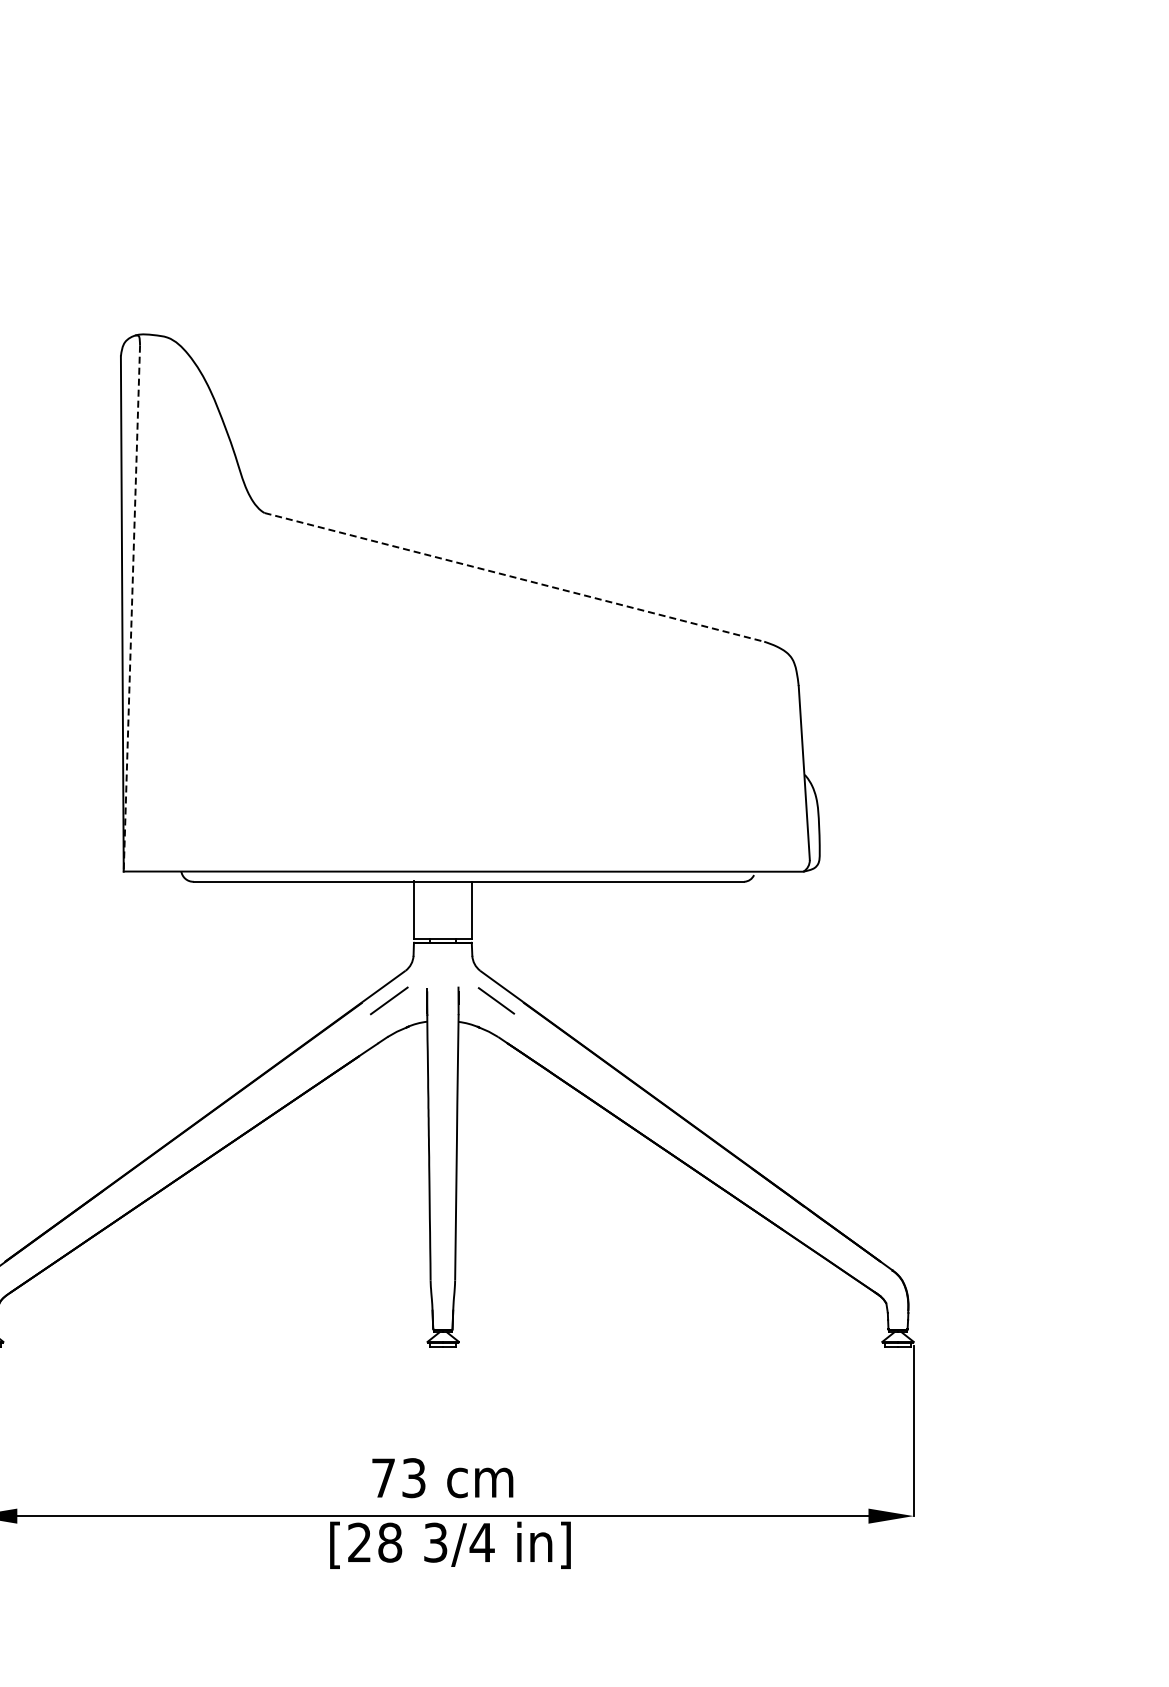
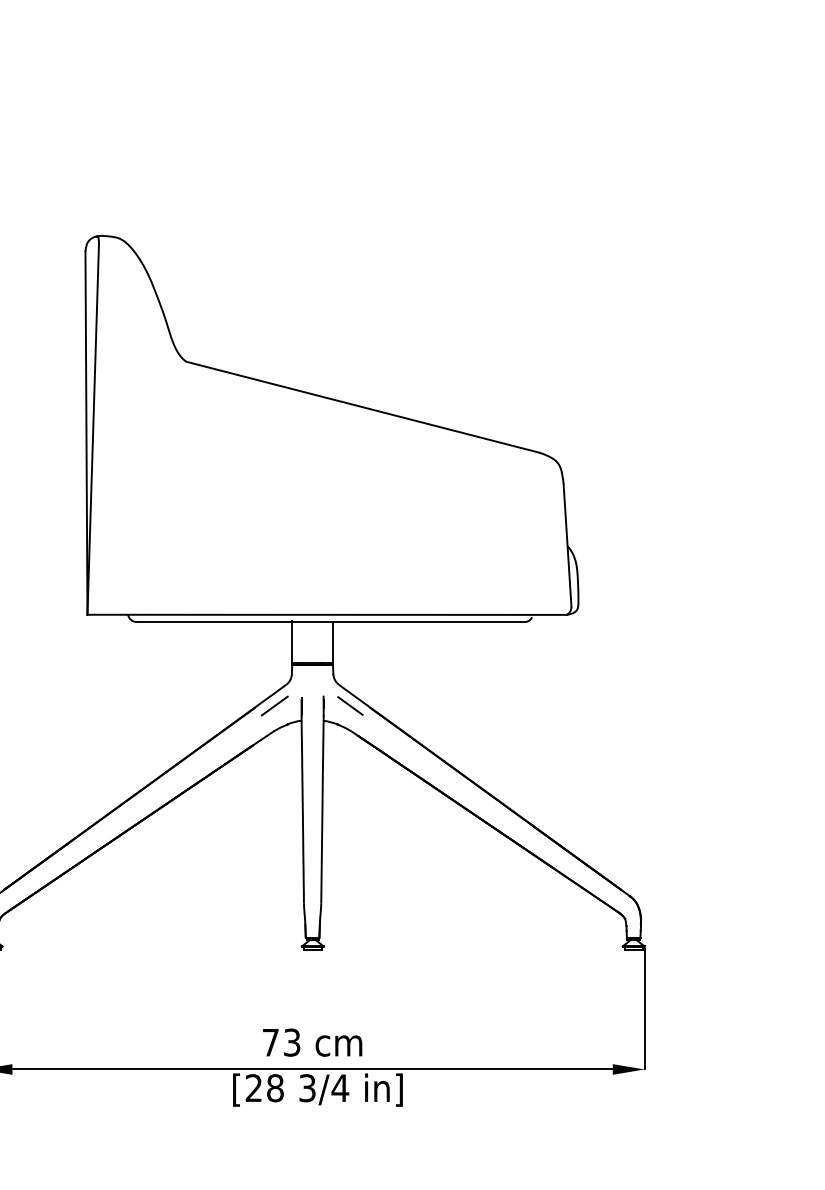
line: (514, 577) -> (363, 407), dashed -> solid
line: (131, 609) -> (92, 429), dashed -> solid

